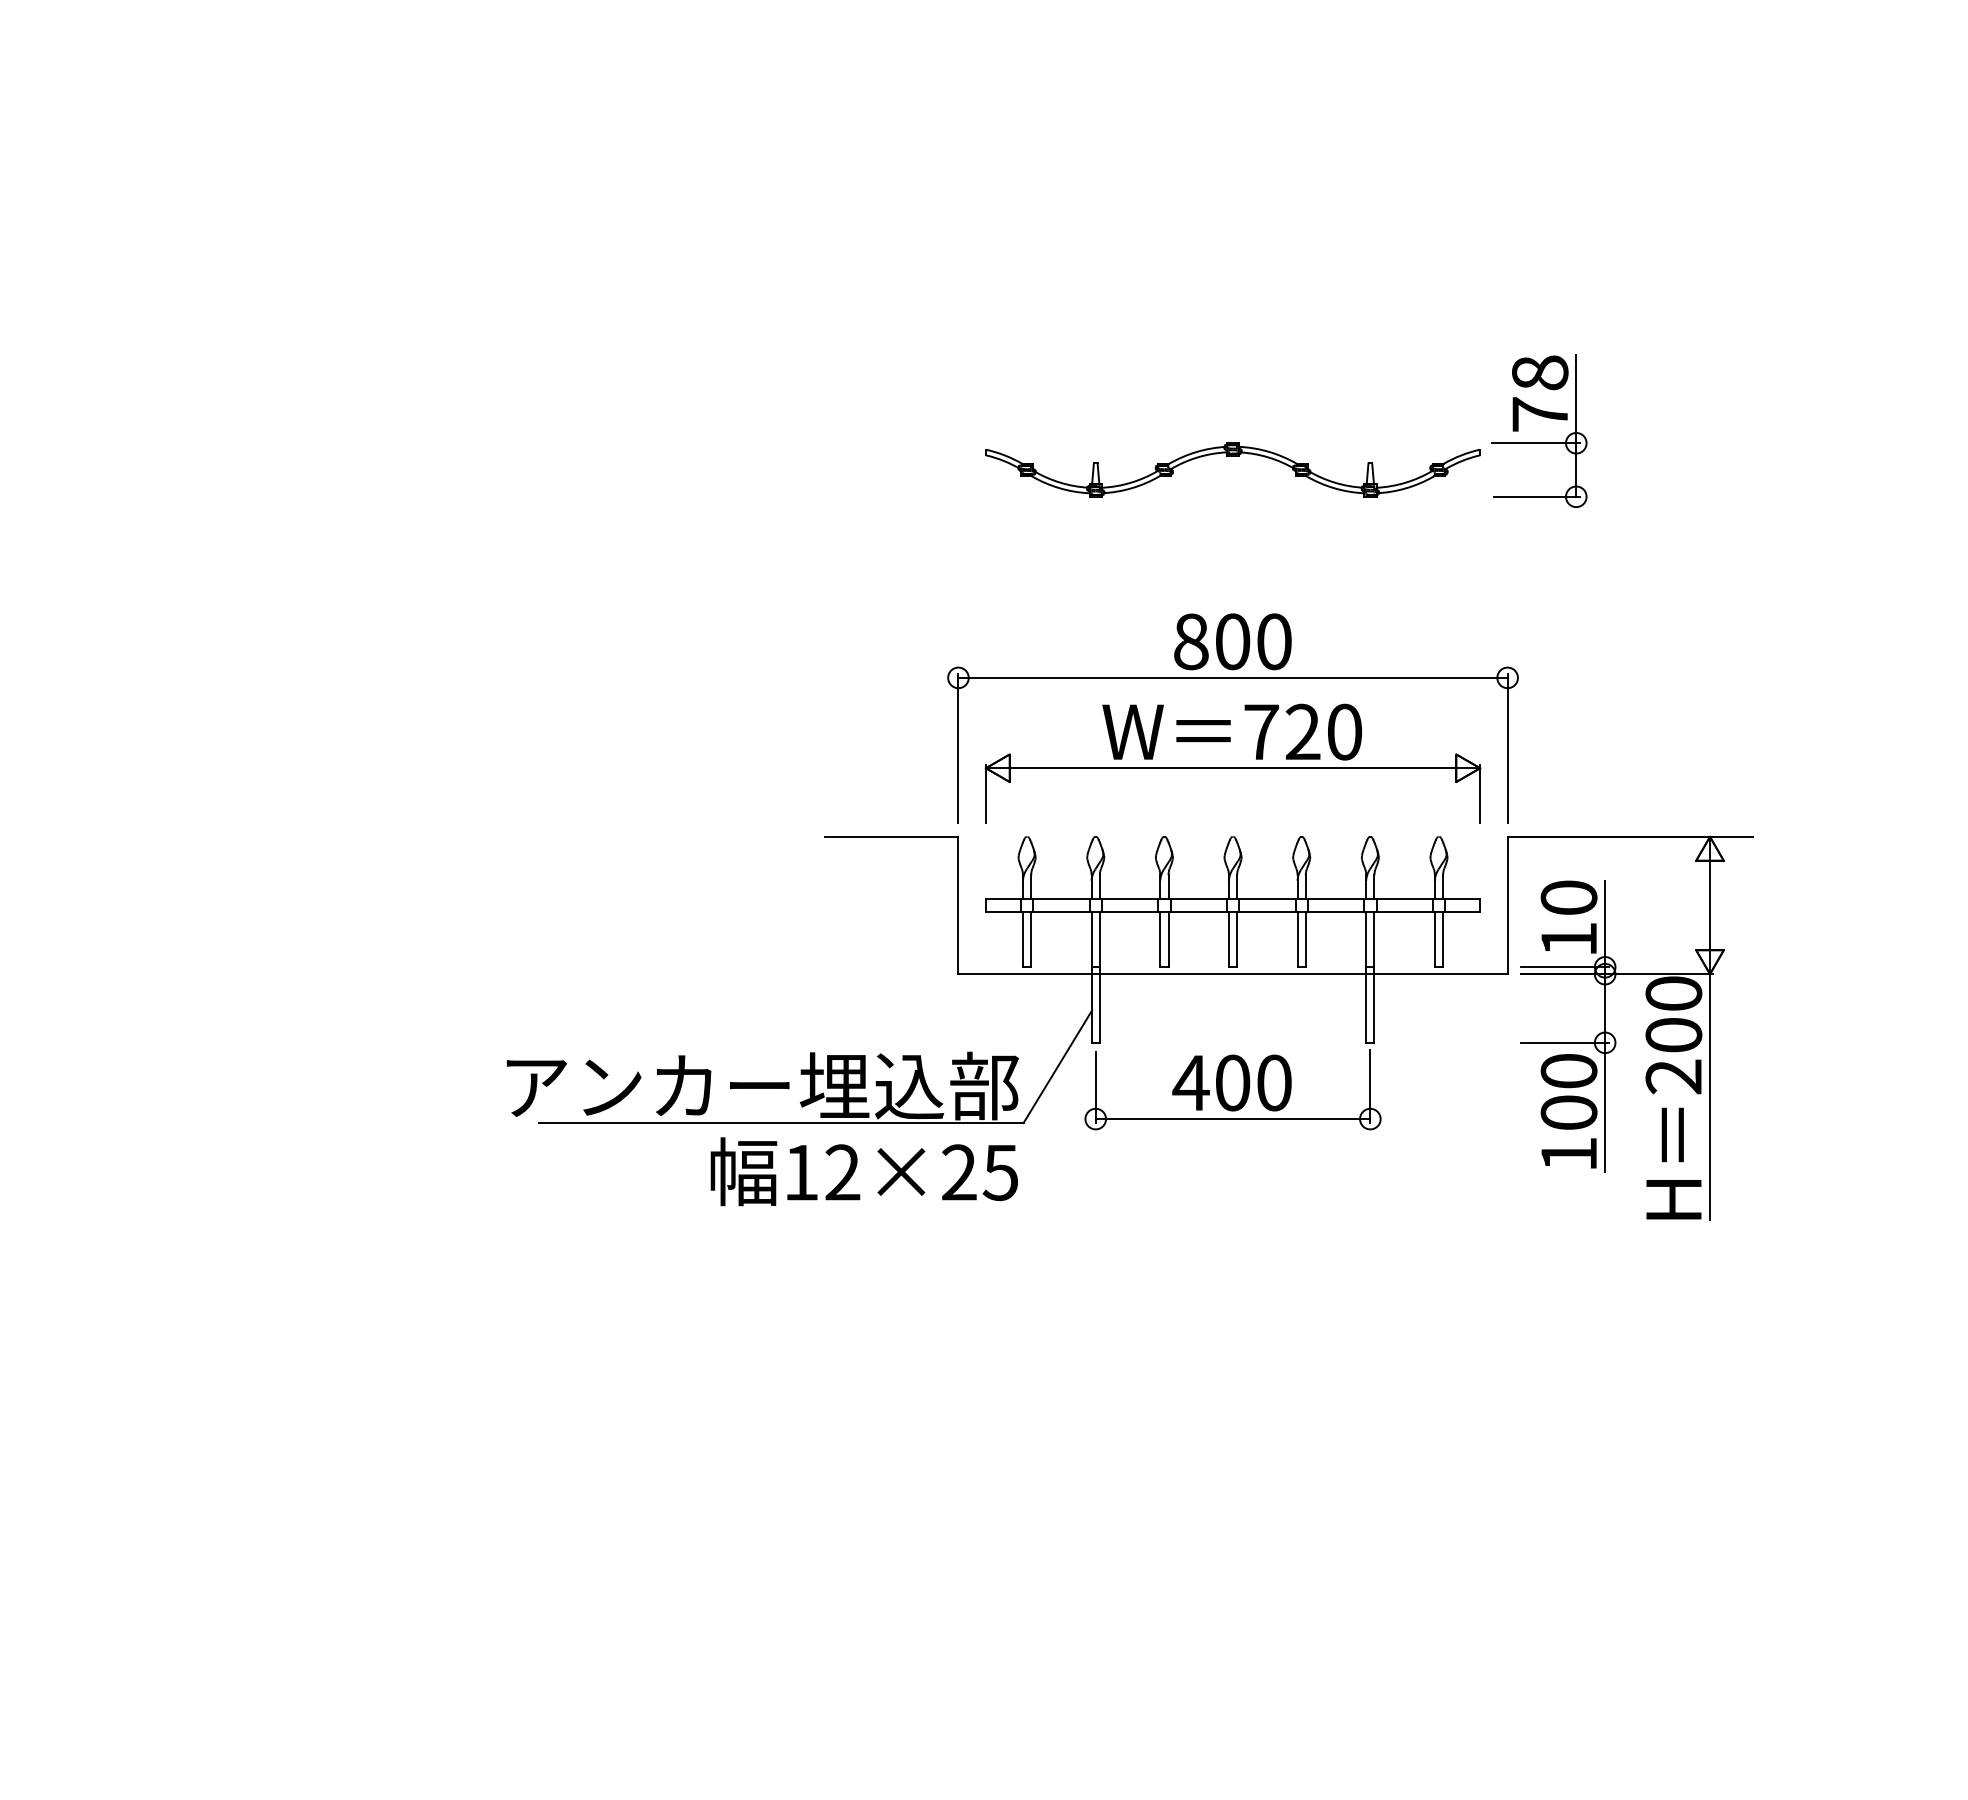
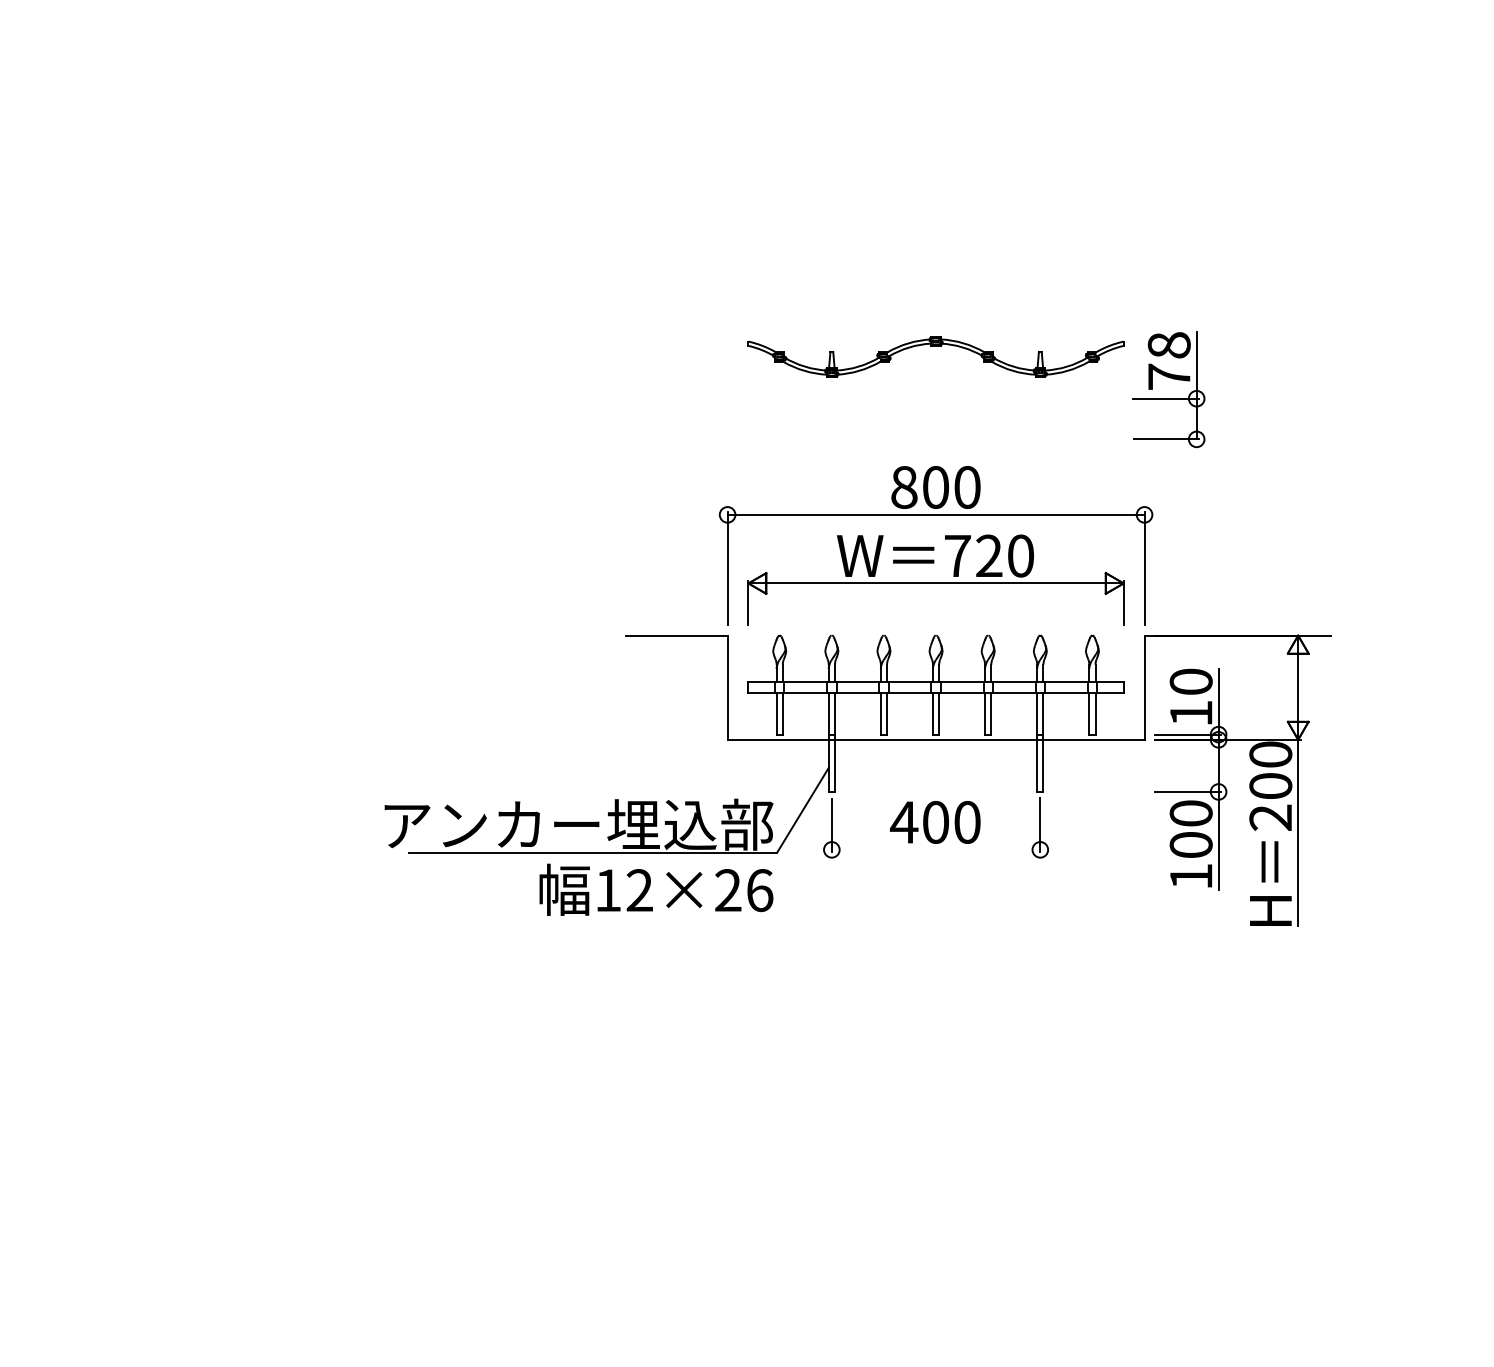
part: (1539, 442) -> (1168, 398), moved
line: (1232, 1118) -> (935, 849), removed
text: (1000, 1172) -> (759, 890), 12×25 -> 12×26

